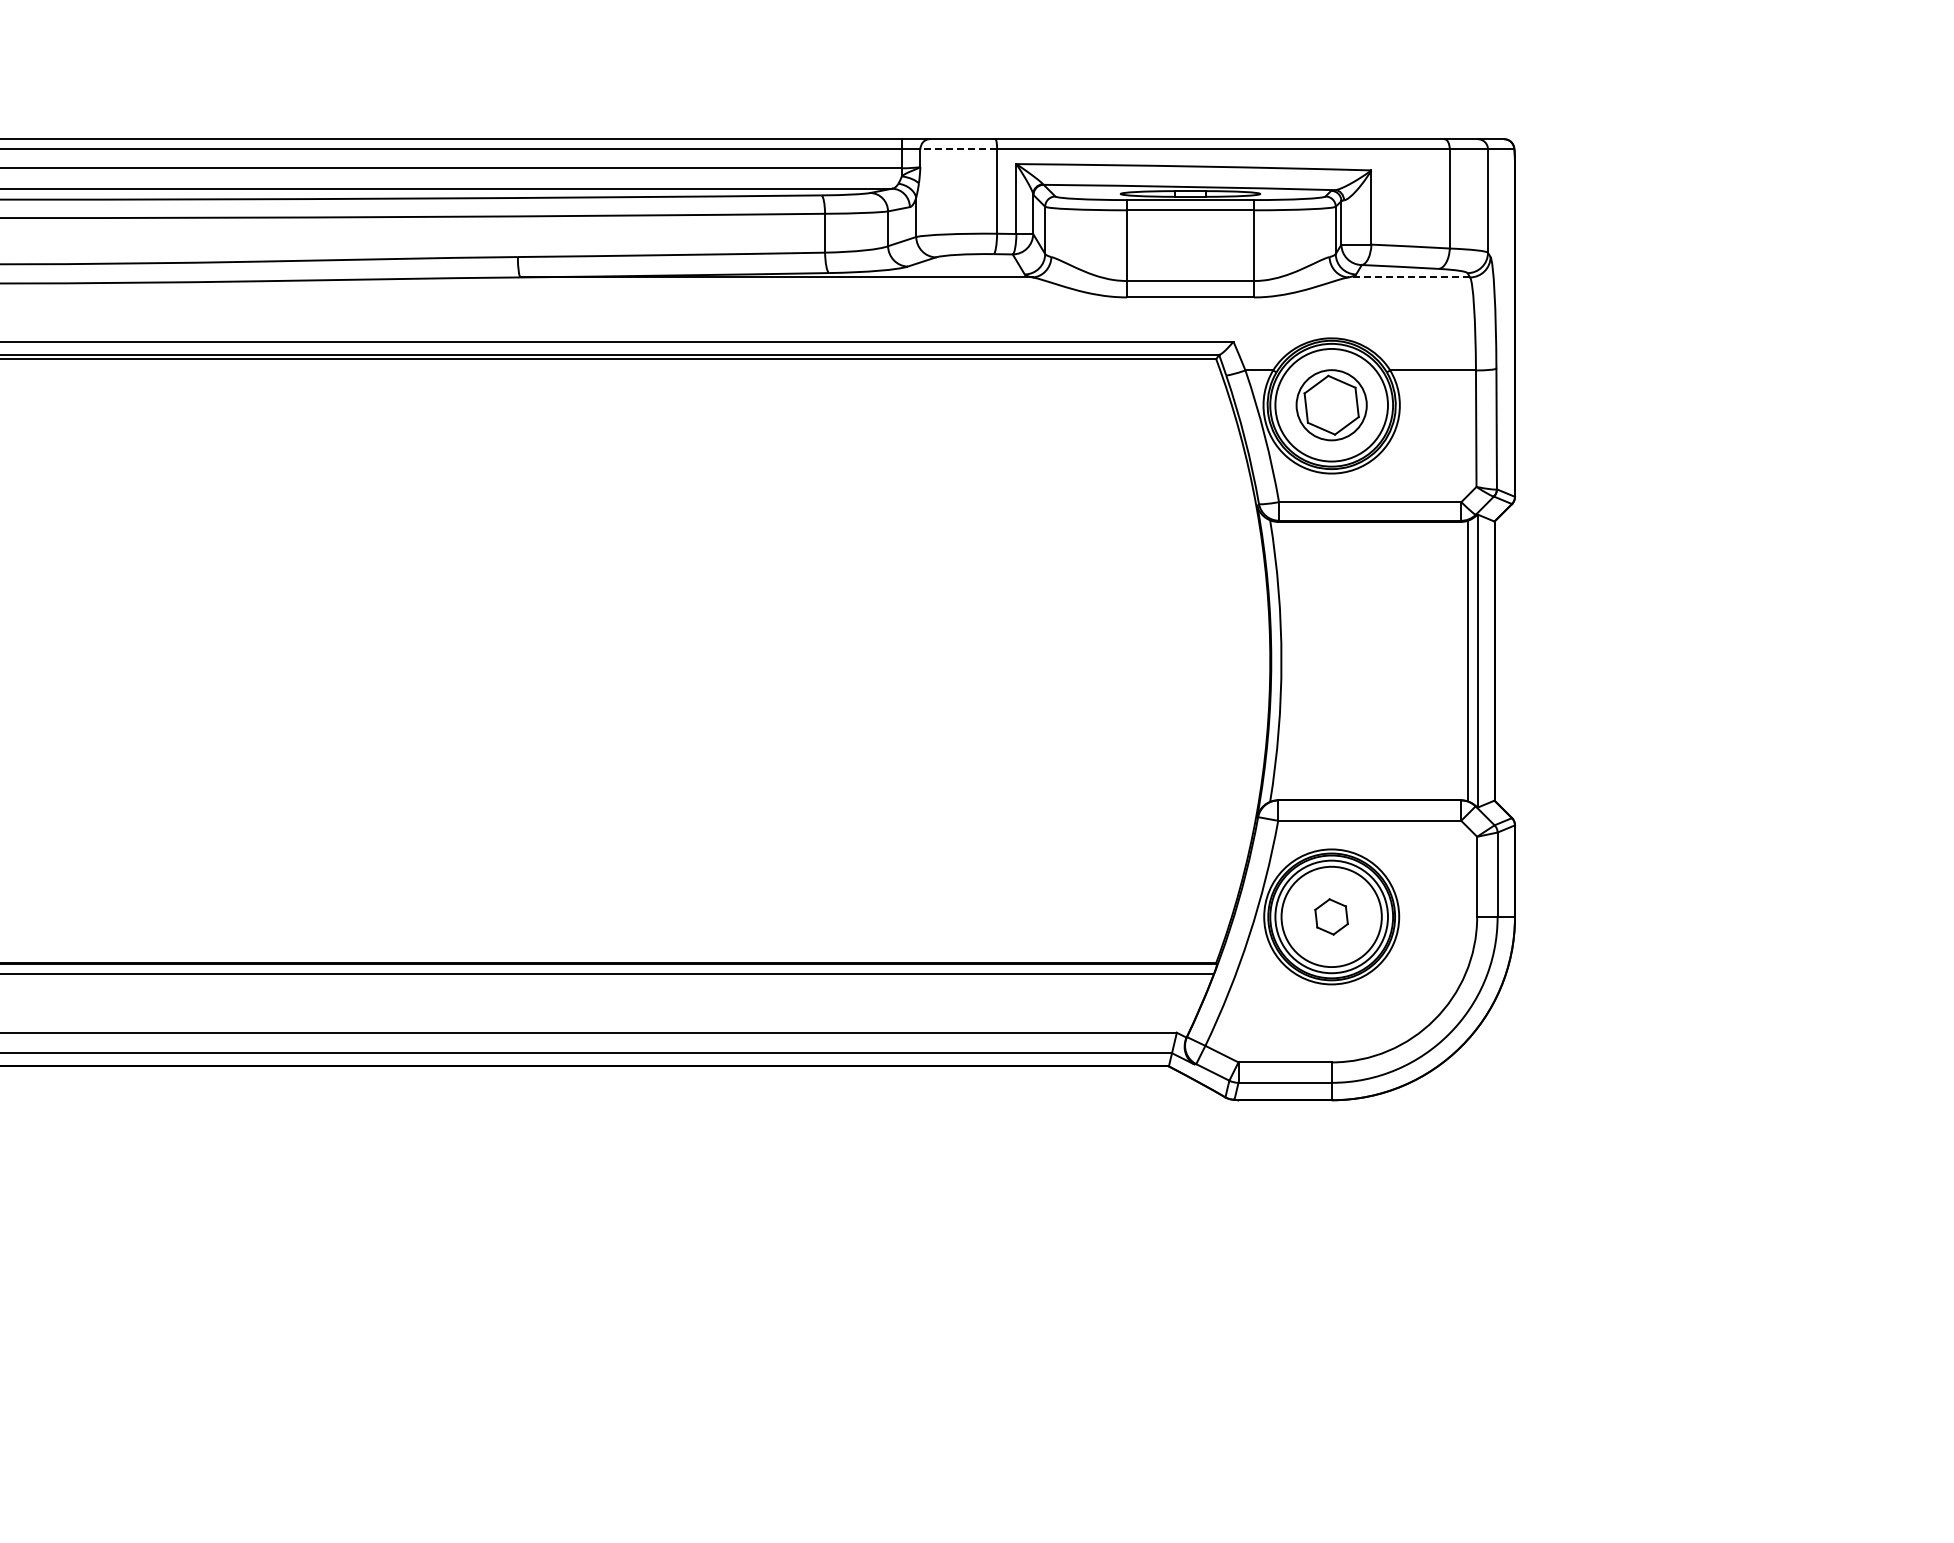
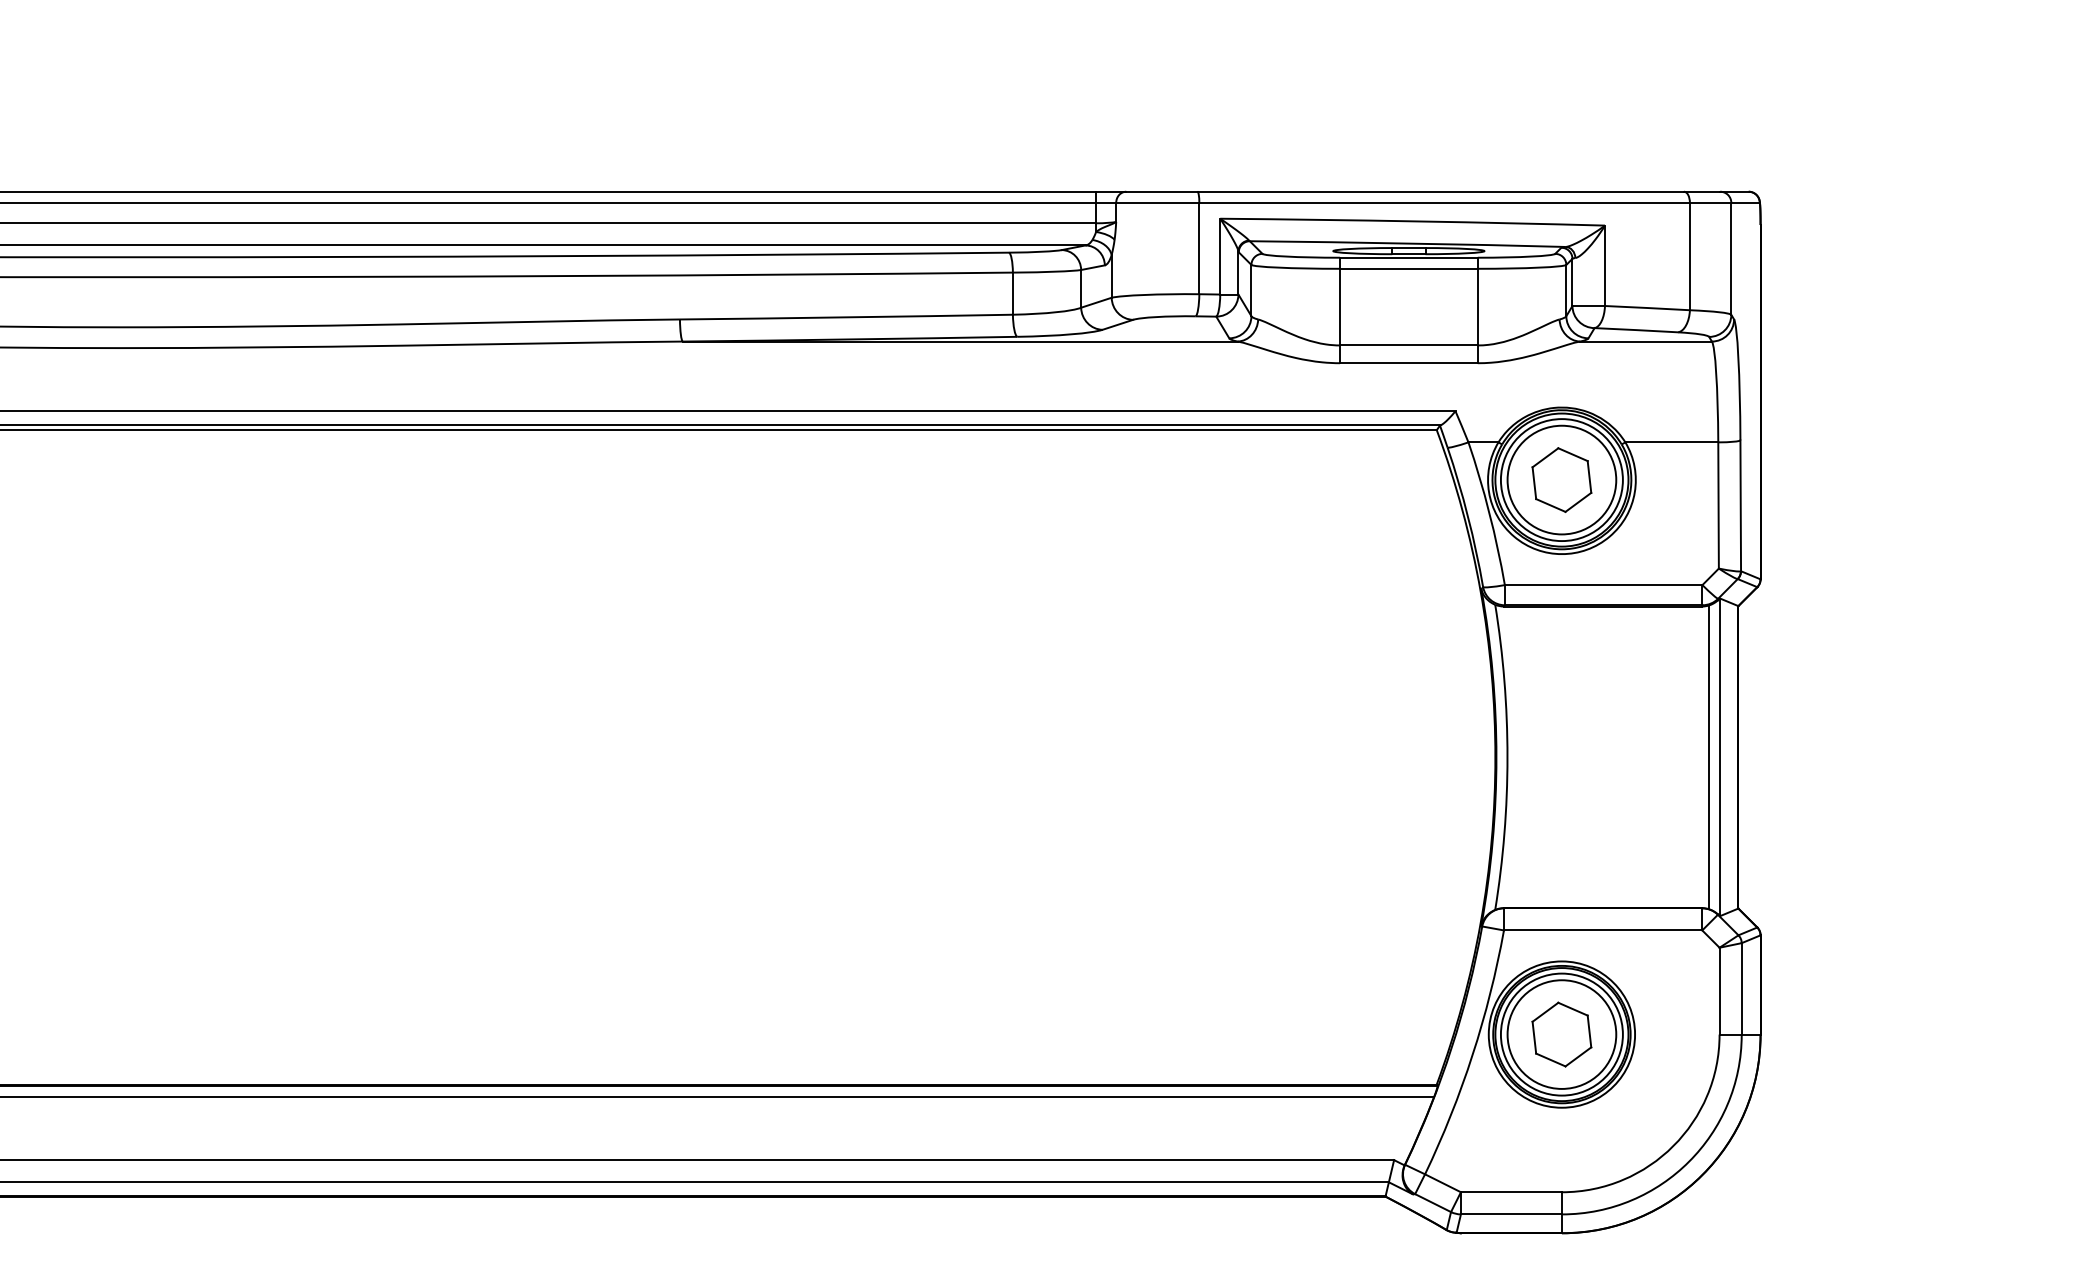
line: (958, 149) -> (1157, 202), dashed -> solid
line: (1409, 277) -> (1646, 341), dashed -> solid
circle: (1331, 405) -> (1561, 480), size x1.43
part: (1331, 916) -> (1561, 1034), size x1.67

